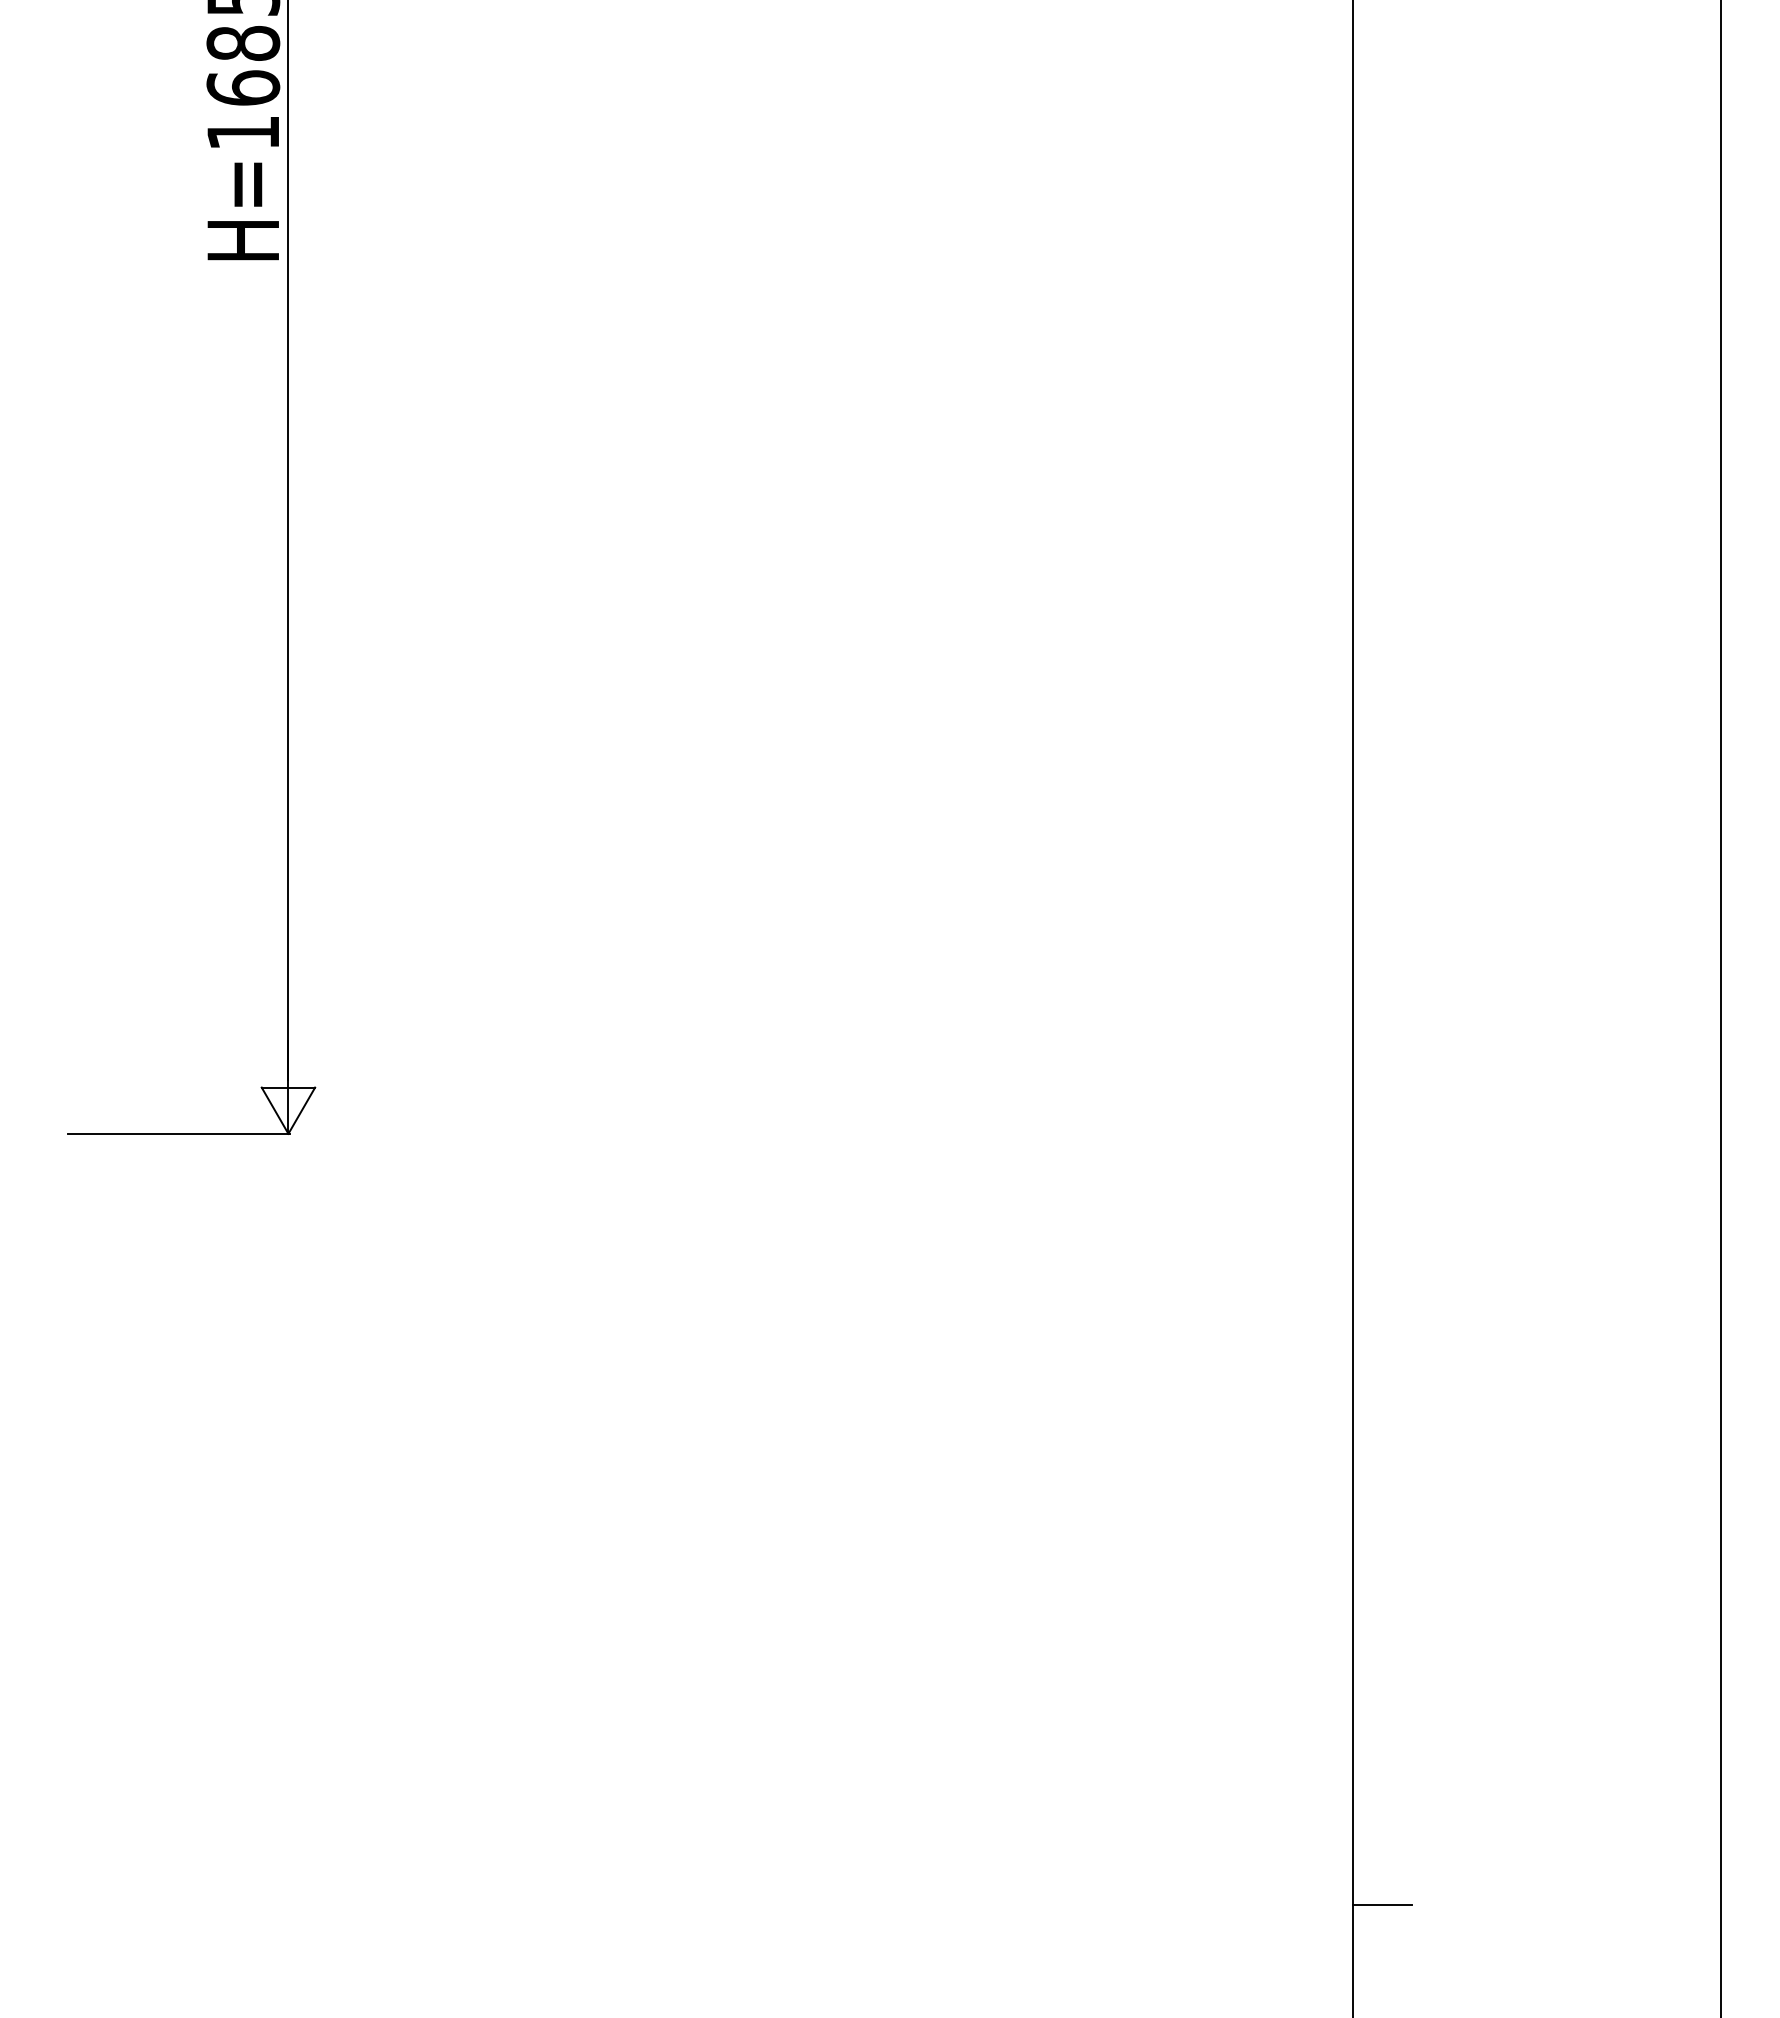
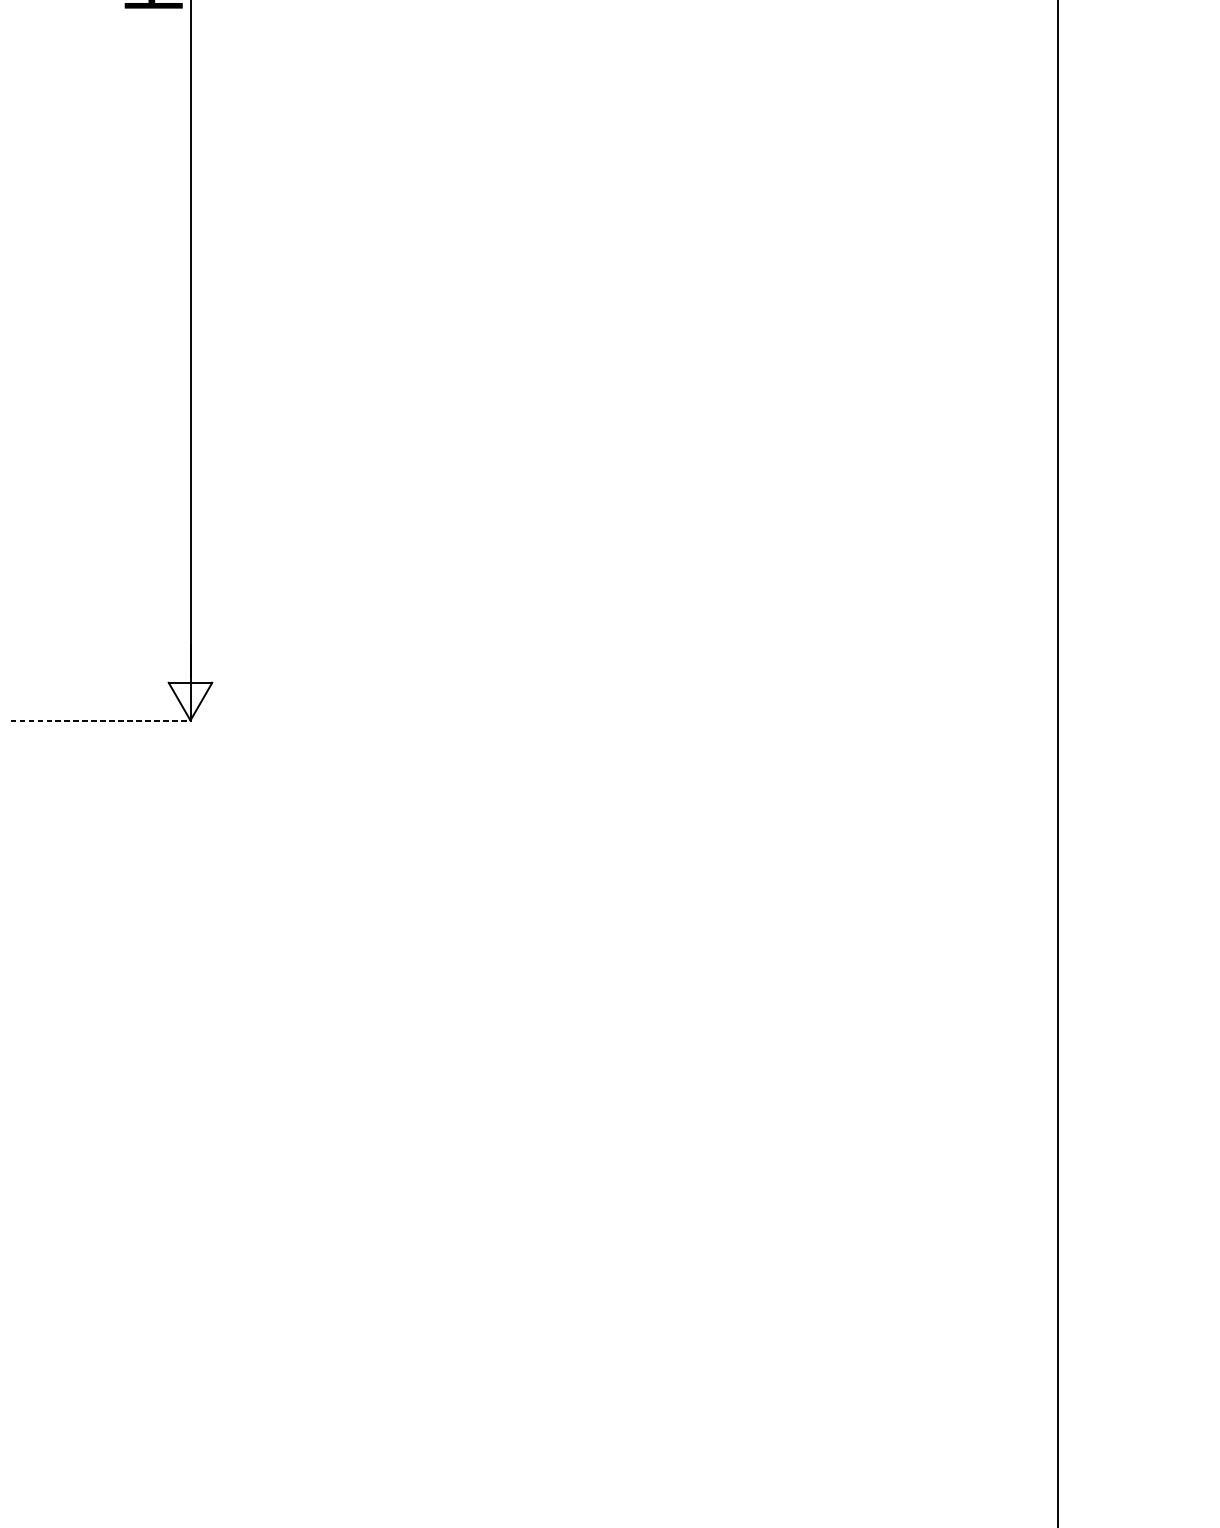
line: (178, 1133) -> (100, 720), solid -> dashed
line: (1382, 1905) -> (1081, 1349), removed

